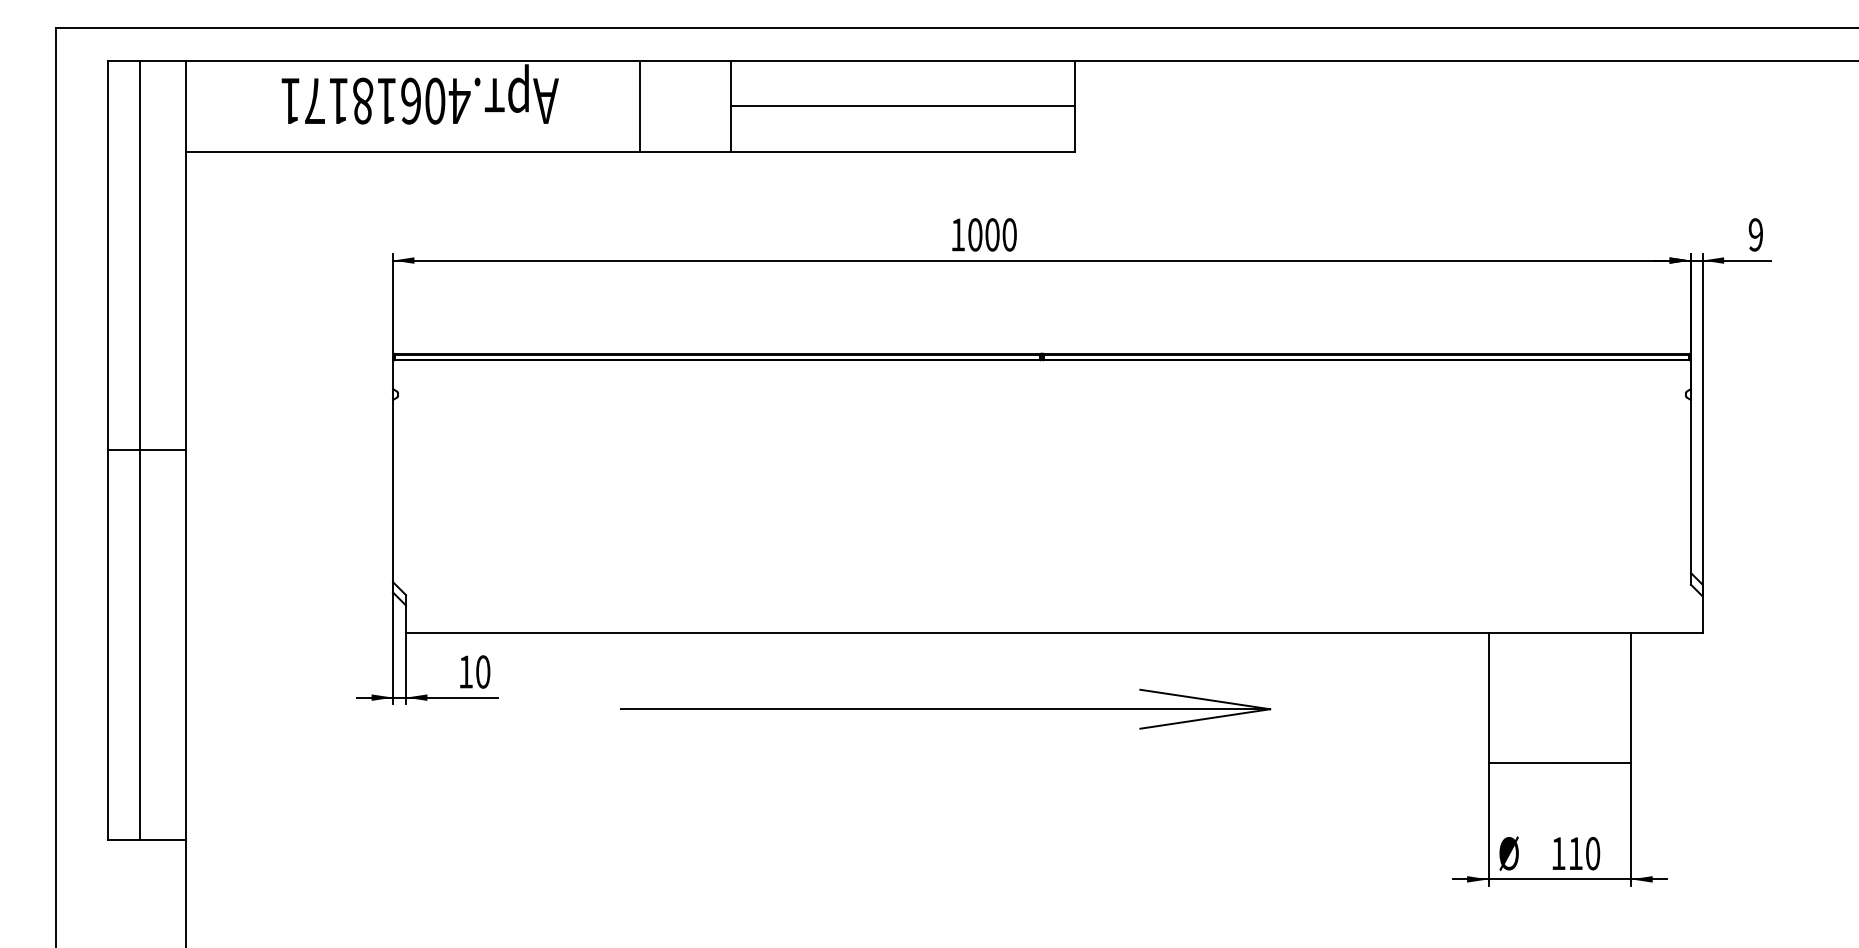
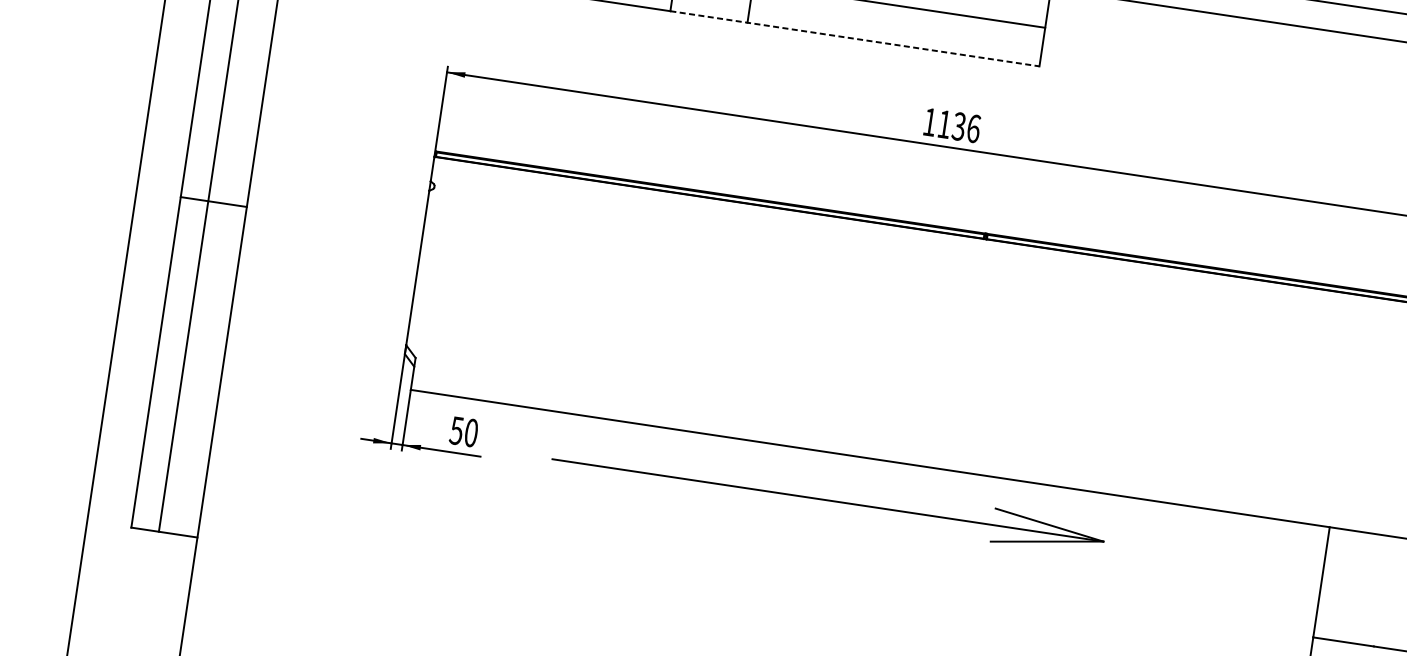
line: (857, 151) -> (855, 38), solid -> dashed
text: (992, 234) -> (959, 126), 1000 -> 1136
text: (465, 671) -> (456, 430), 10 -> 50
part: (945, 708) -> (827, 499), moved

